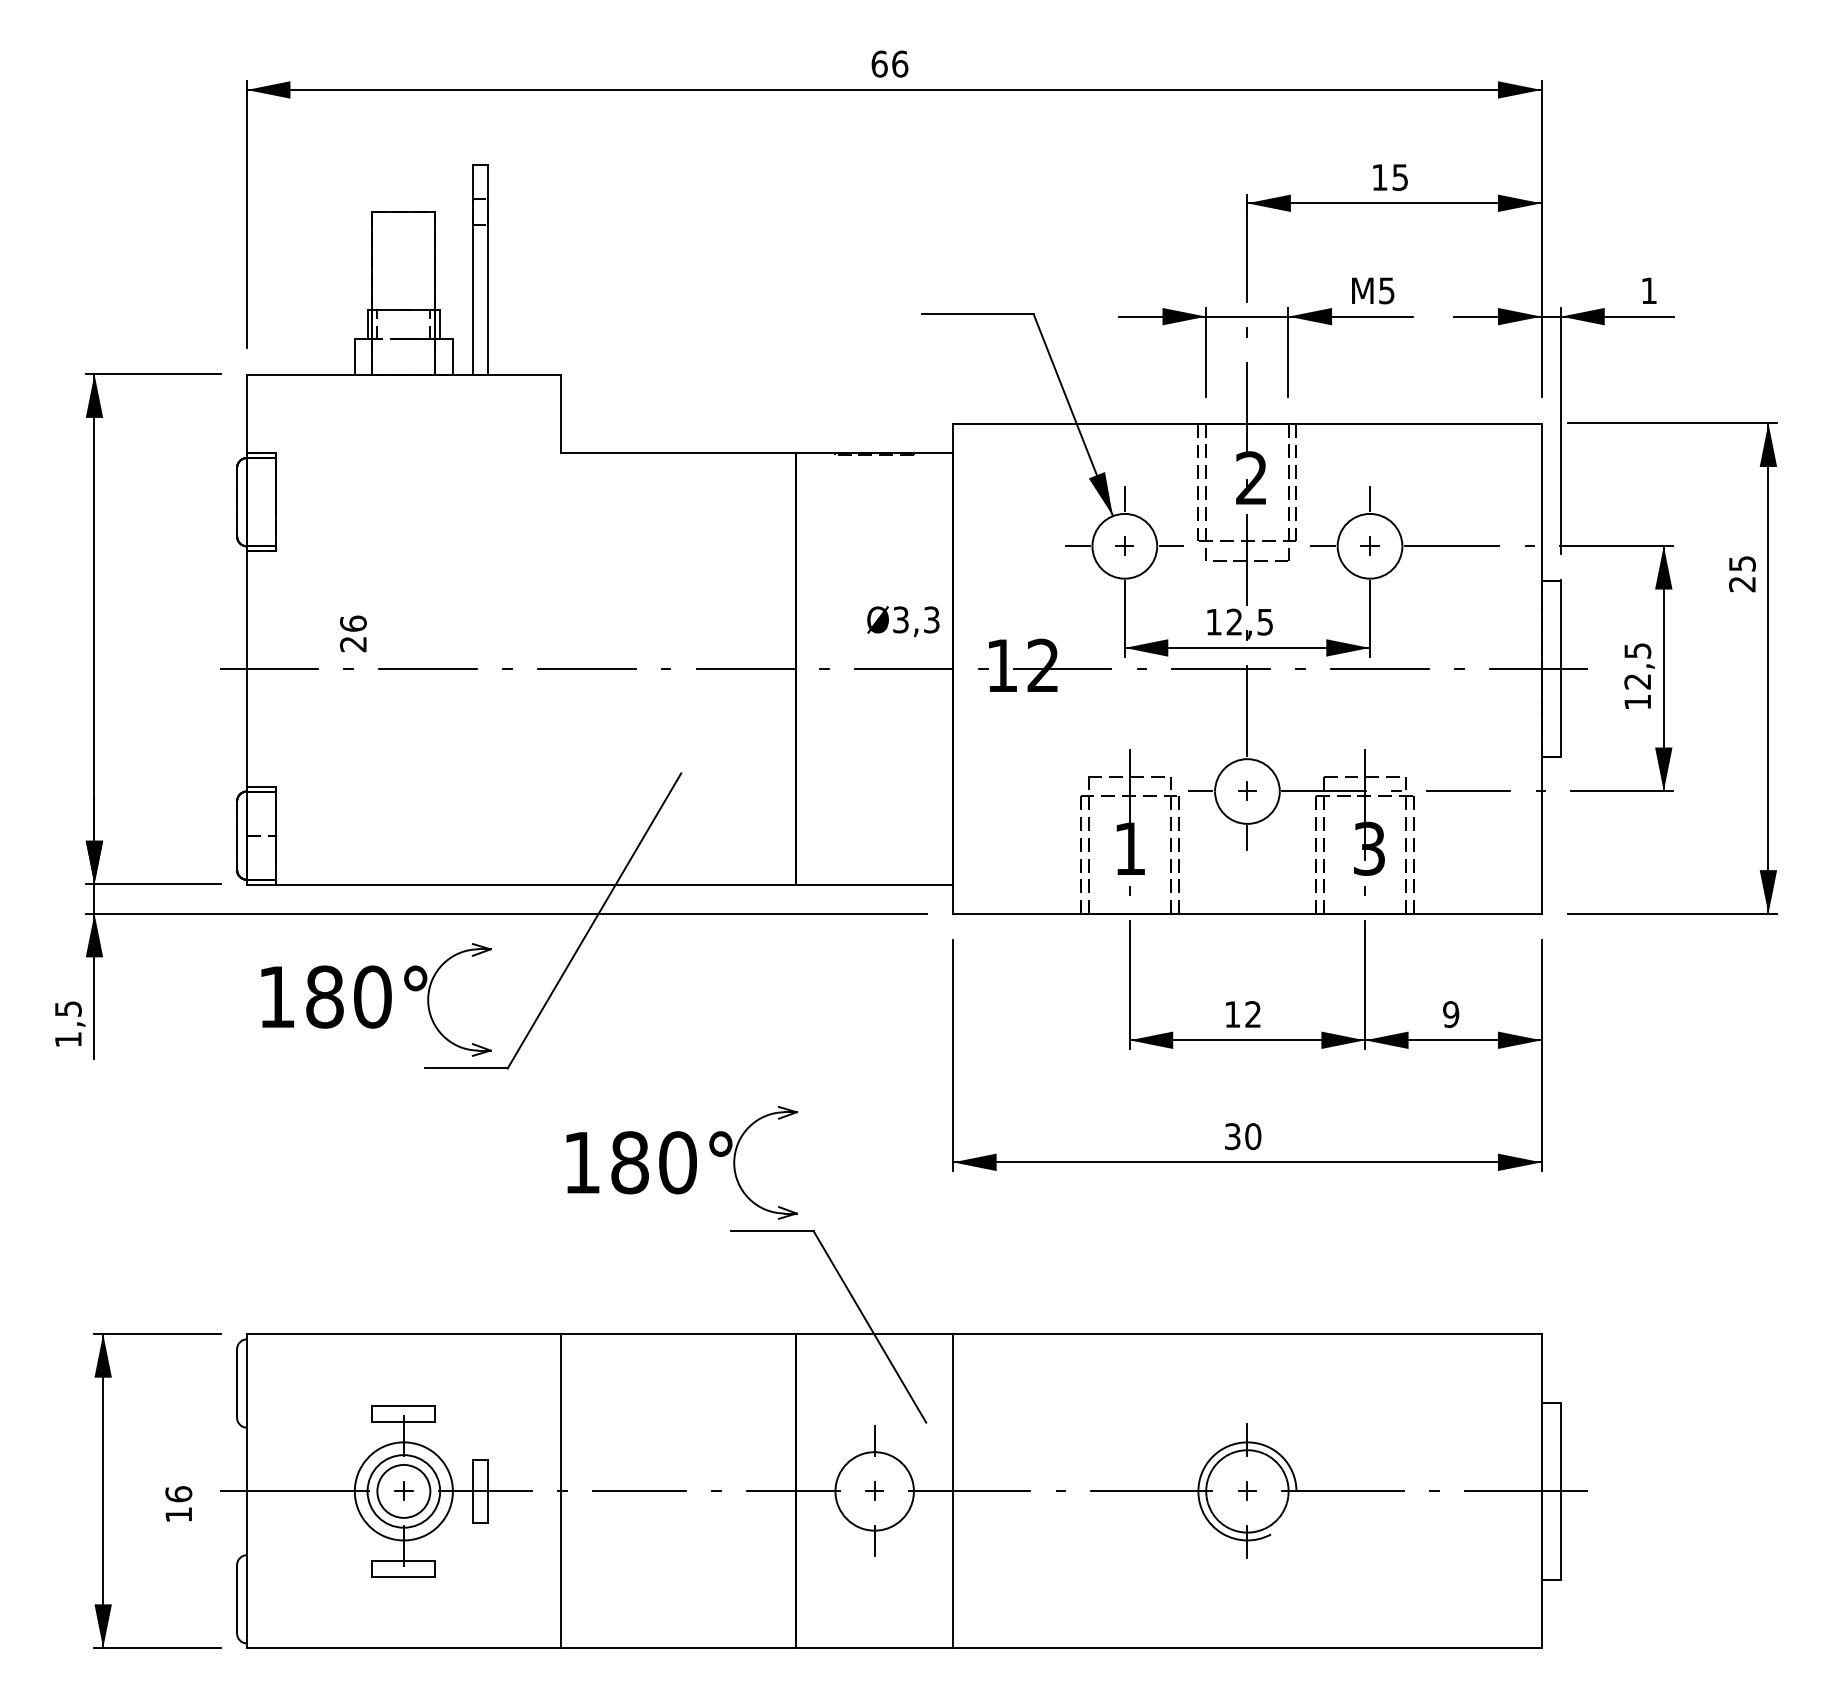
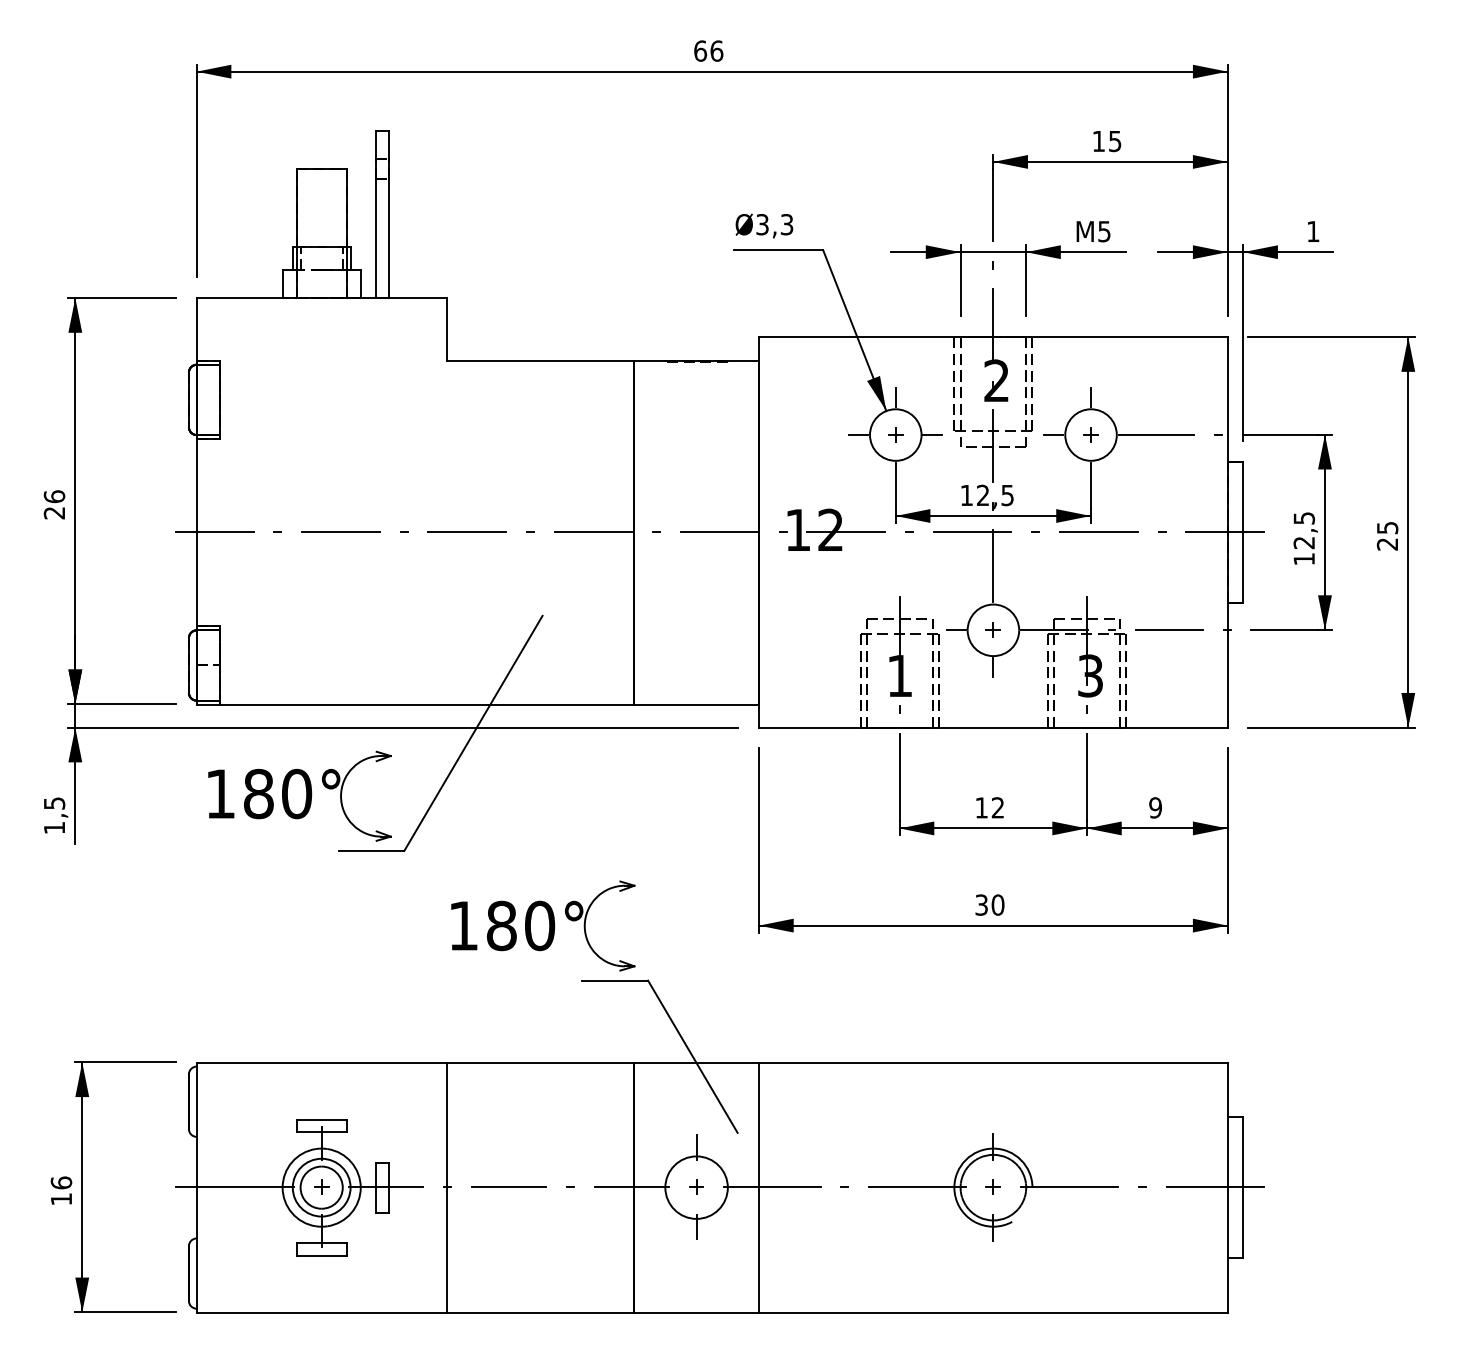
text: (1742, 574) -> (1387, 536), moved
text: (903, 620) -> (764, 225), moved
text: (353, 633) -> (54, 504), moved
text: (178, 1503) -> (61, 1190), moved

